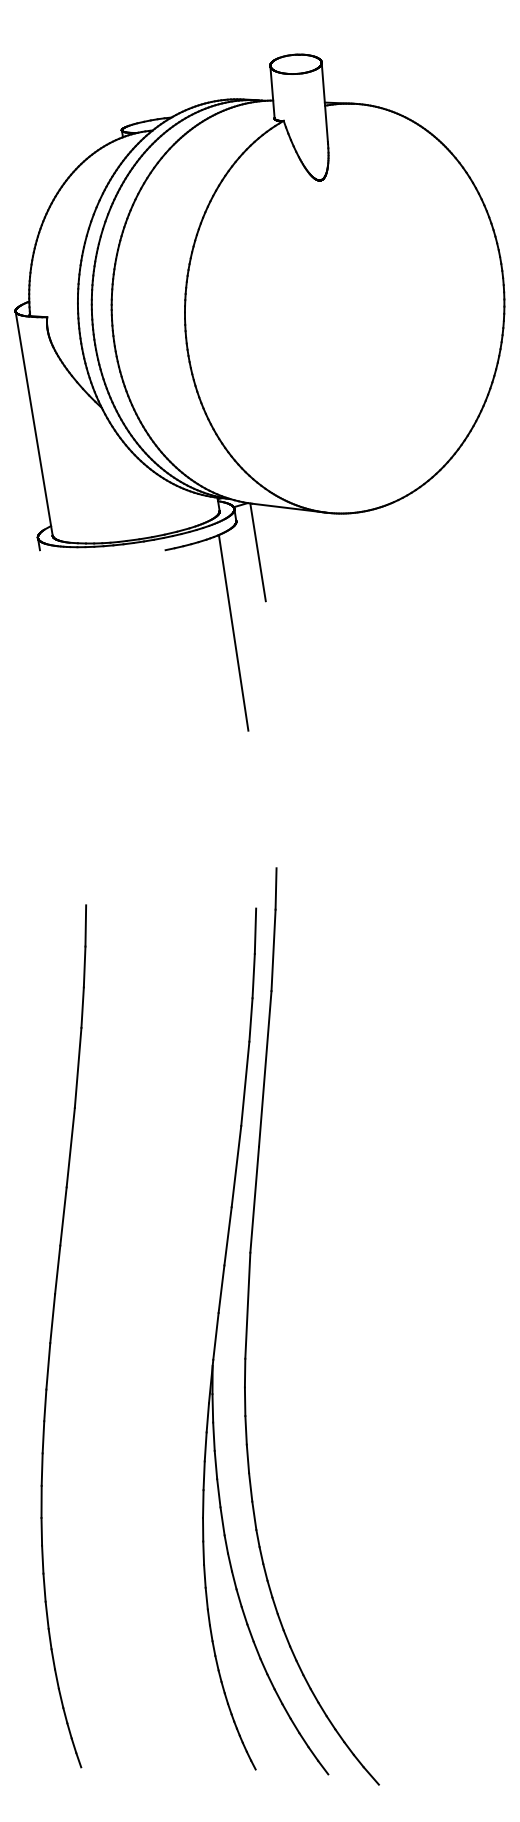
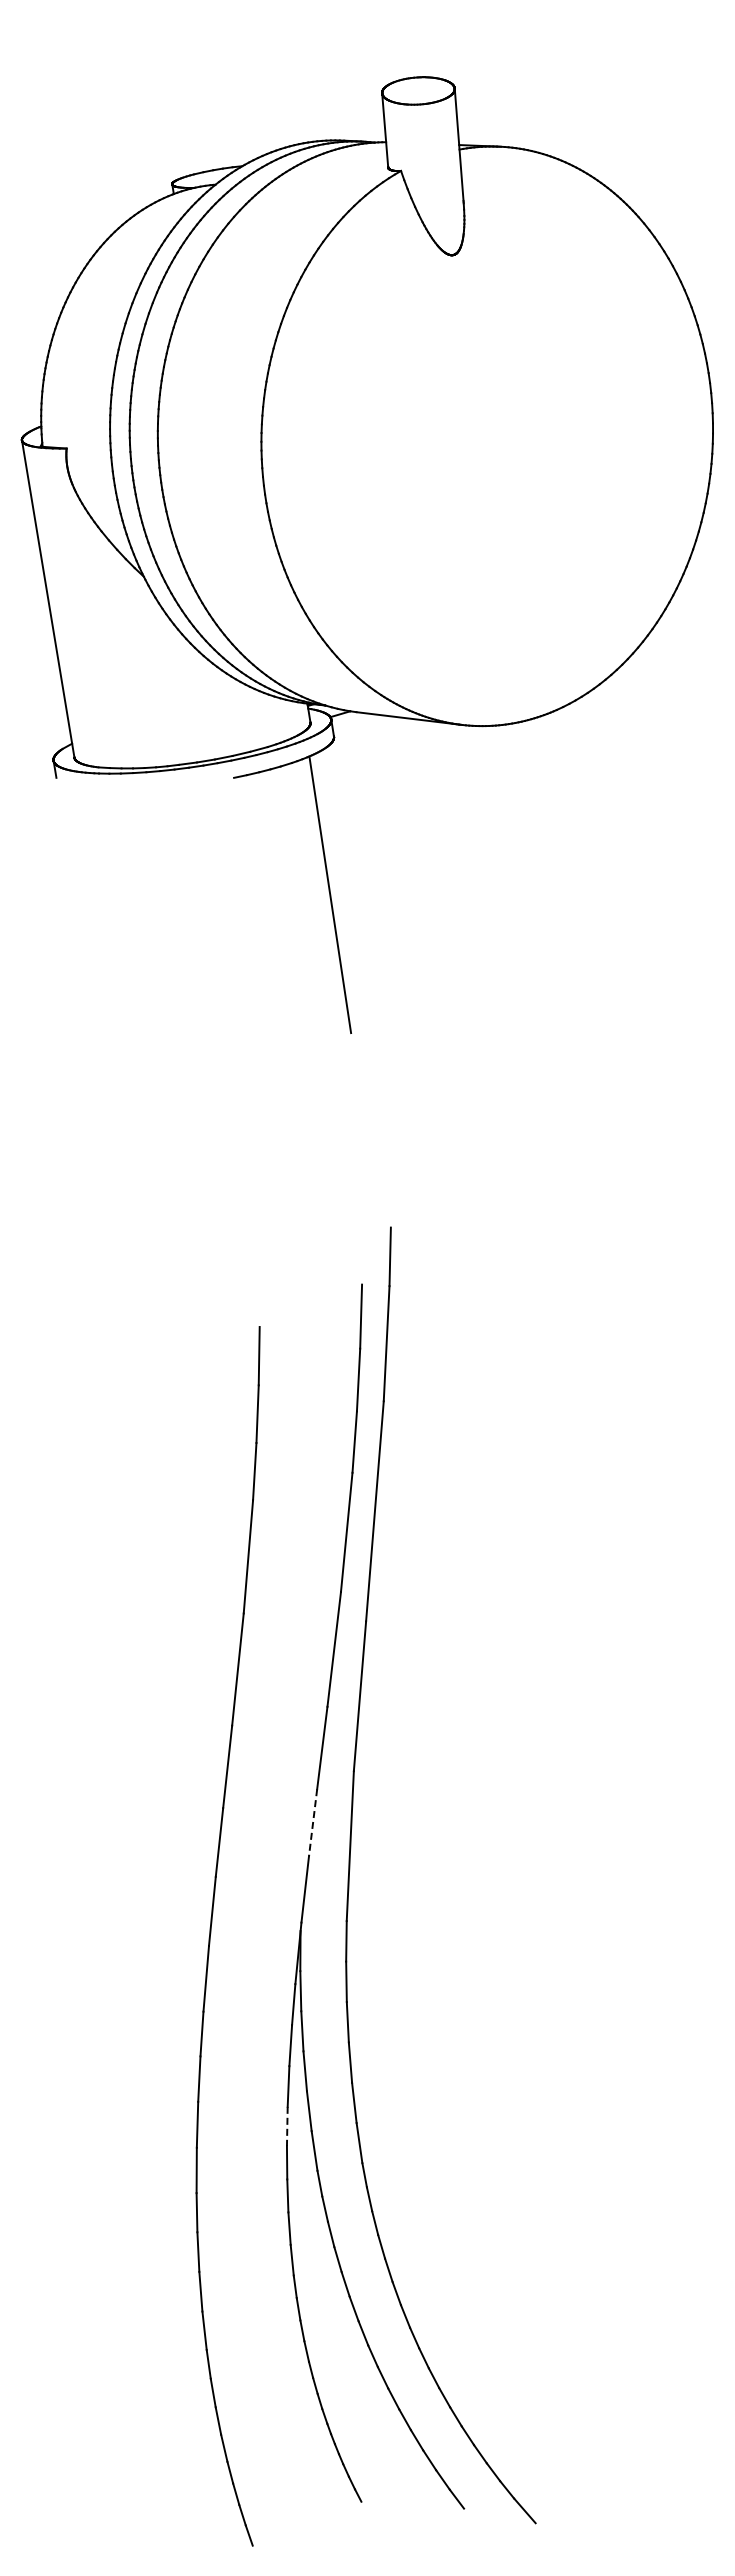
line: (257, 552) -> (364, 780), removed
line: (221, 1289) -> (313, 1822), solid -> dashed
part: (52, 1334) -> (211, 1933), moved
line: (203, 1504) -> (287, 2126), solid -> dashed

